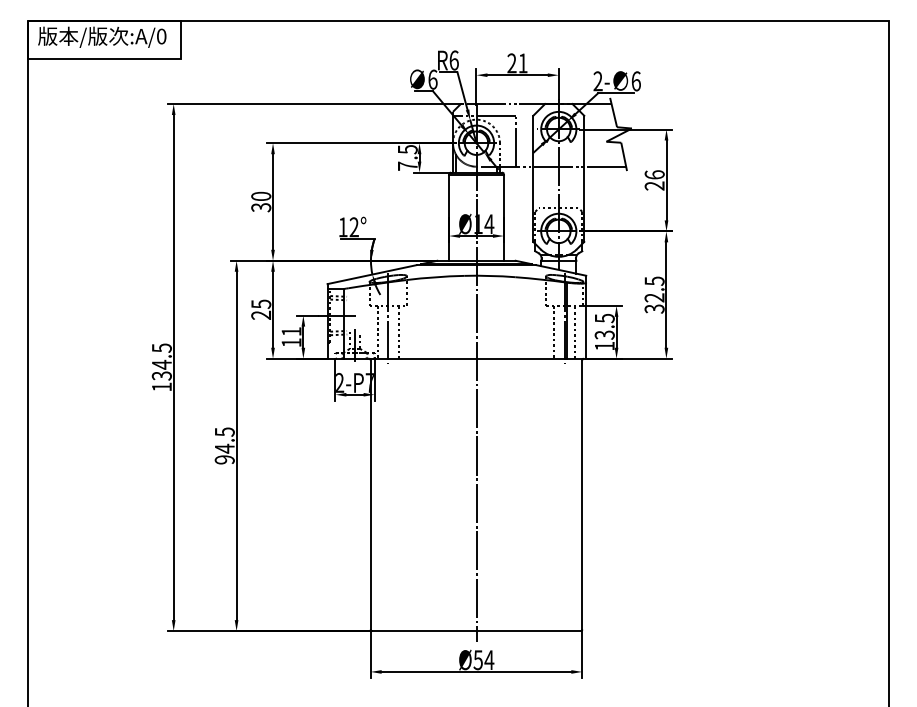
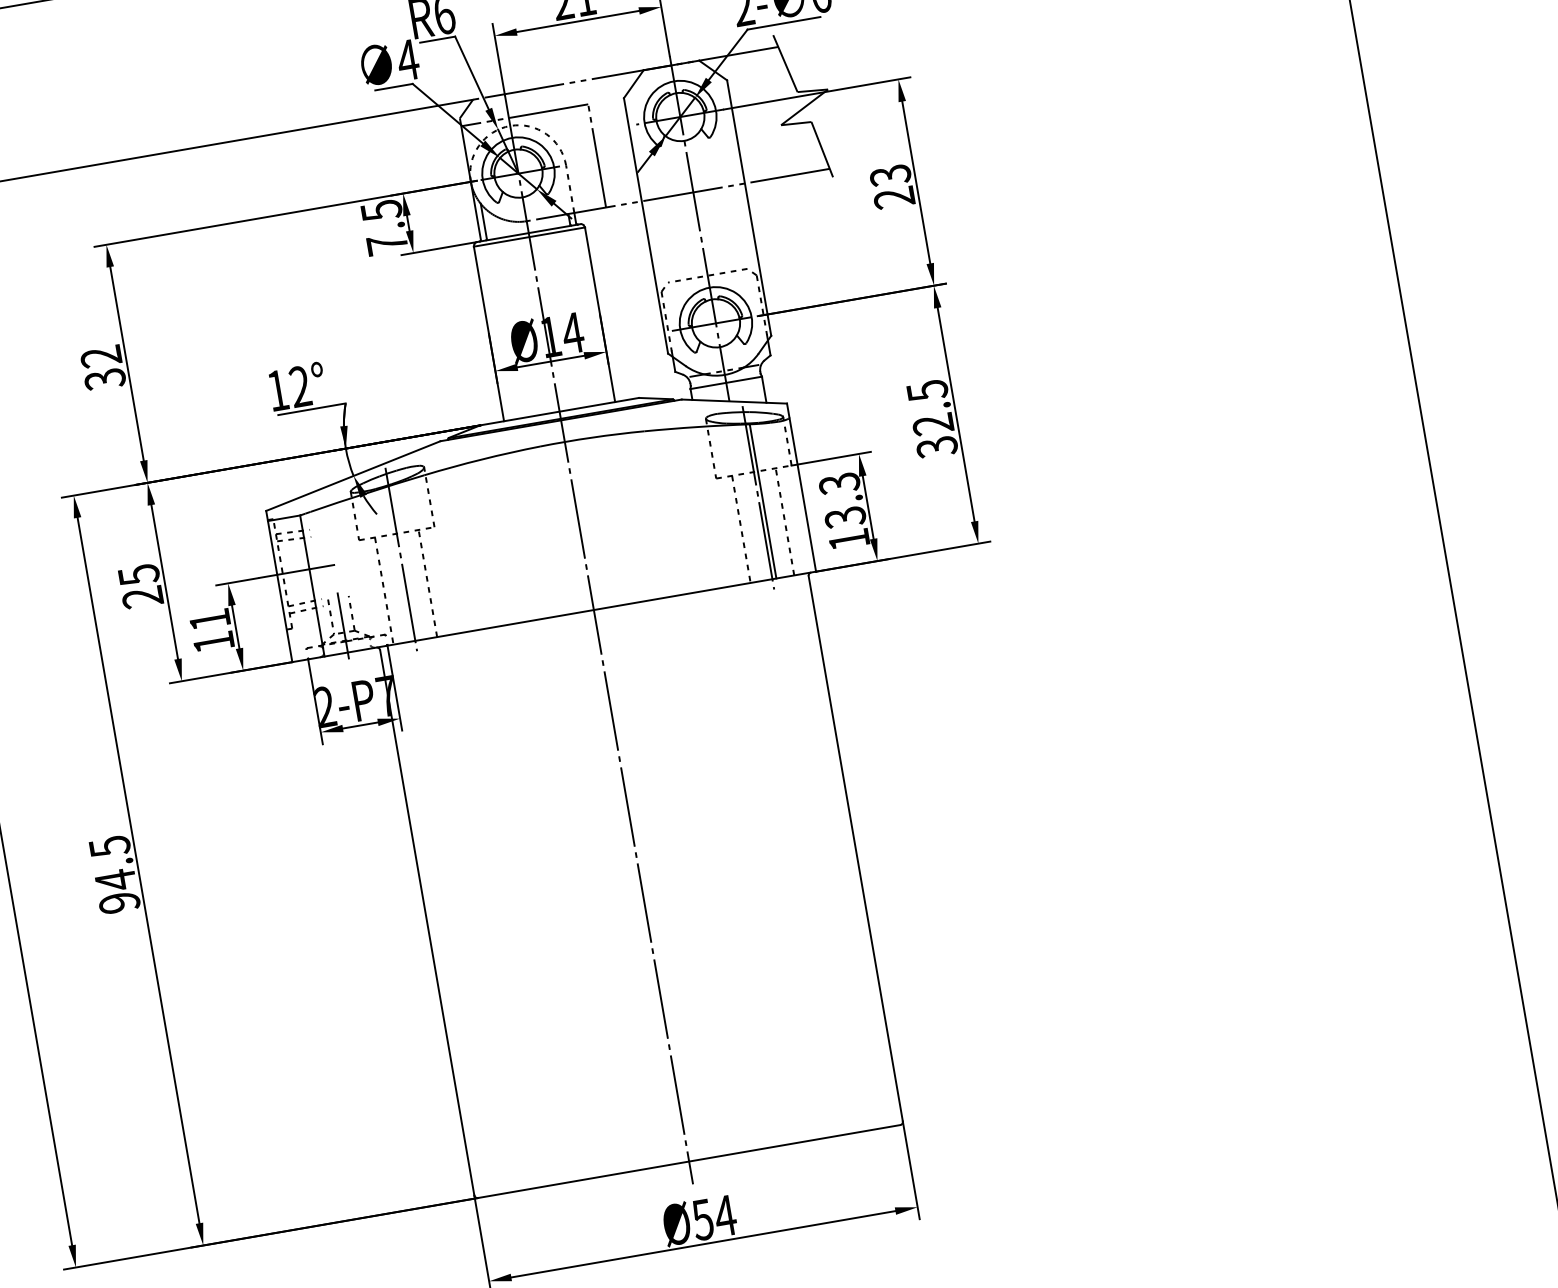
text: (432, 79) -> (407, 59), 6 -> 4
text: (654, 174) -> (889, 174), 26 -> 23
text: (261, 196) -> (101, 356), 30 -> 32
text: (604, 318) -> (838, 483), 13.5 -> 13.3

